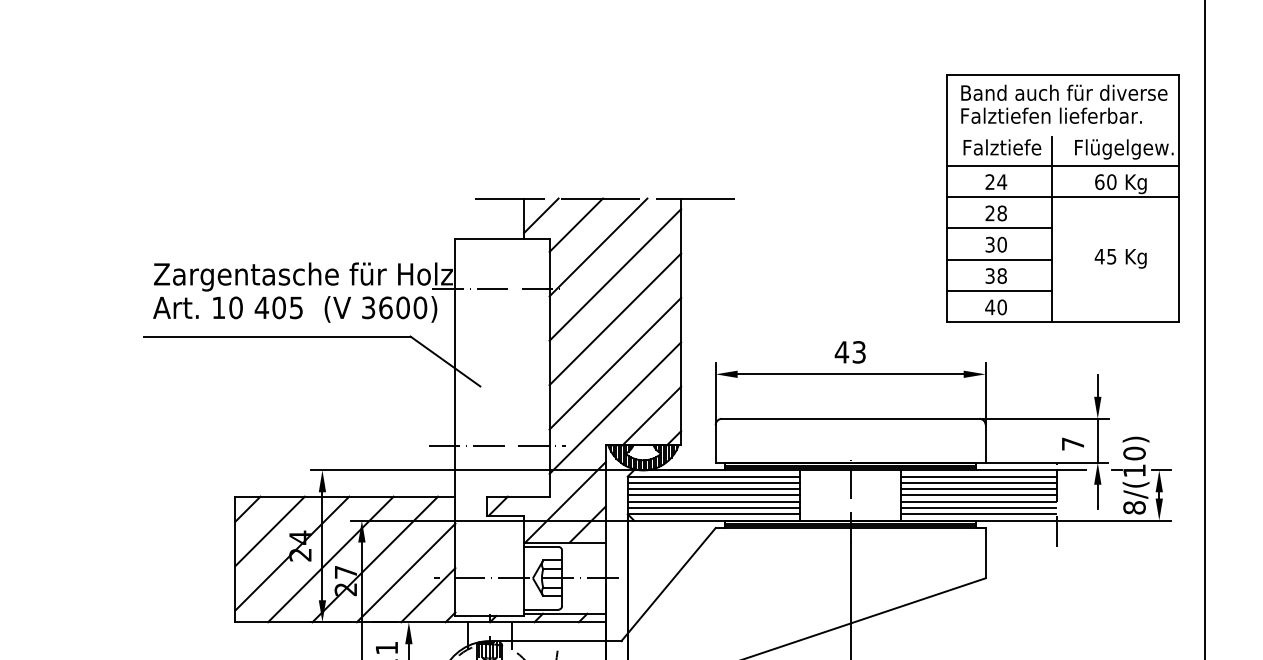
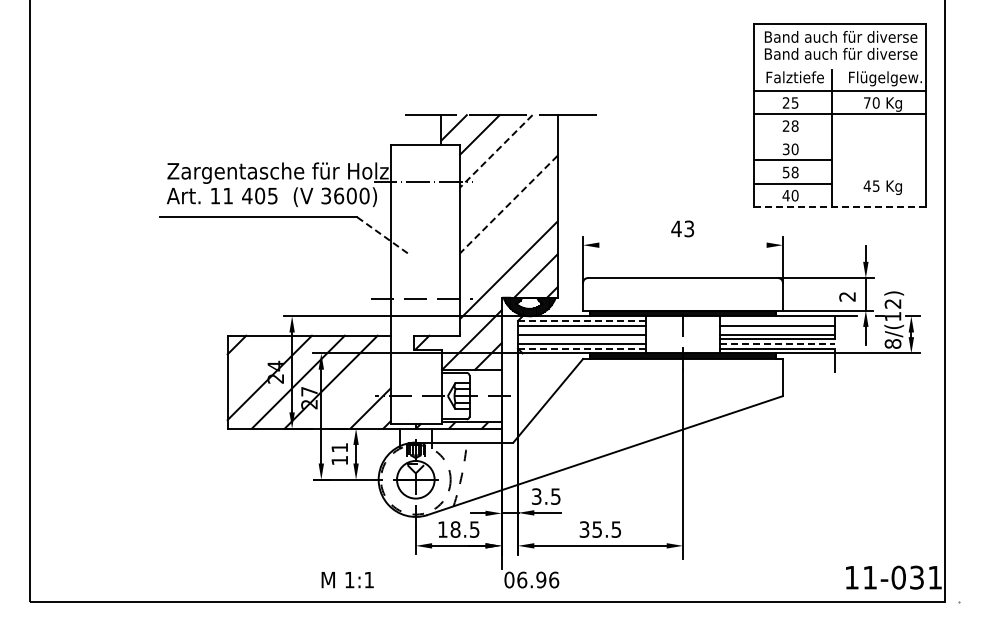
text: (1064, 115) -> (841, 53), Falztiefen lieferbar. -> Band auch für diverse
text: (1001, 181) -> (794, 102), 24 -> 25
text: (1098, 181) -> (866, 102), 60 -> 70
line: (998, 228) -> (792, 137), removed
line: (598, 247) -> (496, 151), solid -> dashed
text: (1120, 258) -> (882, 187), moved
line: (614, 274) -> (508, 171), removed
text: (990, 274) -> (786, 171), 38 -> 58
text: (236, 307) -> (228, 195), 10 -> 11
line: (614, 319) -> (508, 204), solid -> dashed
line: (1062, 321) -> (839, 206), solid -> dashed
line: (445, 361) -> (383, 235), solid -> dashed
line: (614, 363) -> (508, 237), removed
line: (850, 374) -> (682, 245), removed
text: (1072, 443) -> (847, 296), 7 -> 2
text: (1133, 453) -> (892, 303), 8/(10) -> 8/(12)
line: (713, 476) -> (581, 320), solid -> dashed
line: (978, 476) -> (777, 320), removed
line: (713, 489) -> (581, 330), removed
line: (978, 489) -> (777, 330), removed
line: (713, 501) -> (581, 339), removed
line: (978, 508) -> (777, 344), solid -> dashed
line: (713, 513) -> (581, 348), solid -> dashed
line: (270, 531) -> (253, 361), removed
line: (405, 572) -> (353, 391), removed

